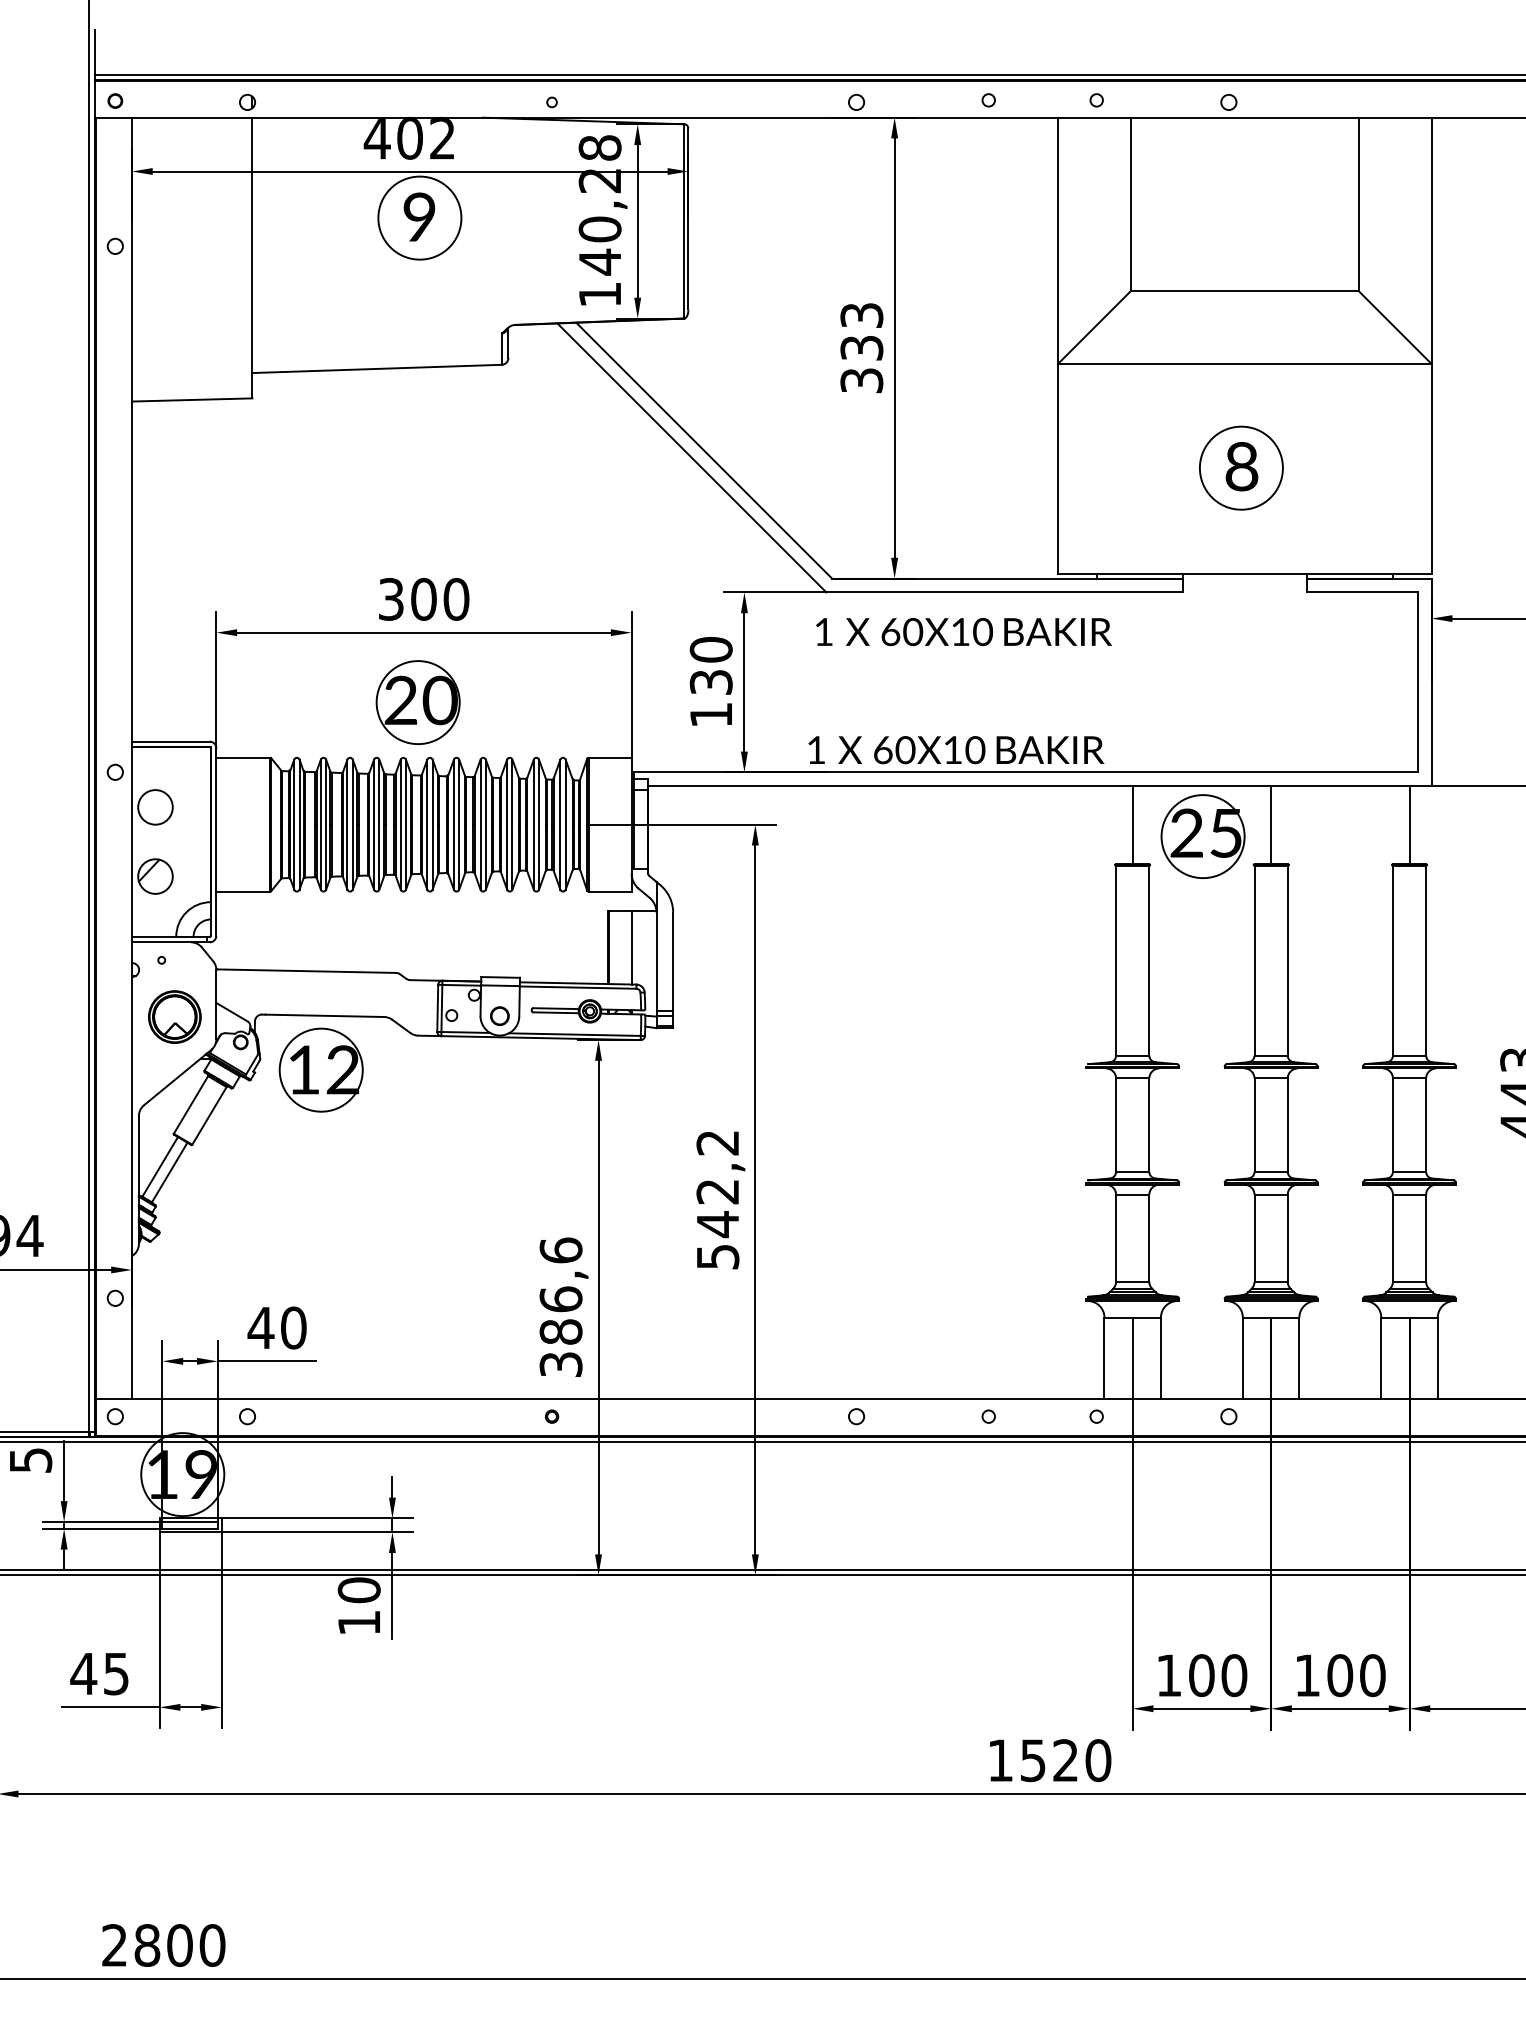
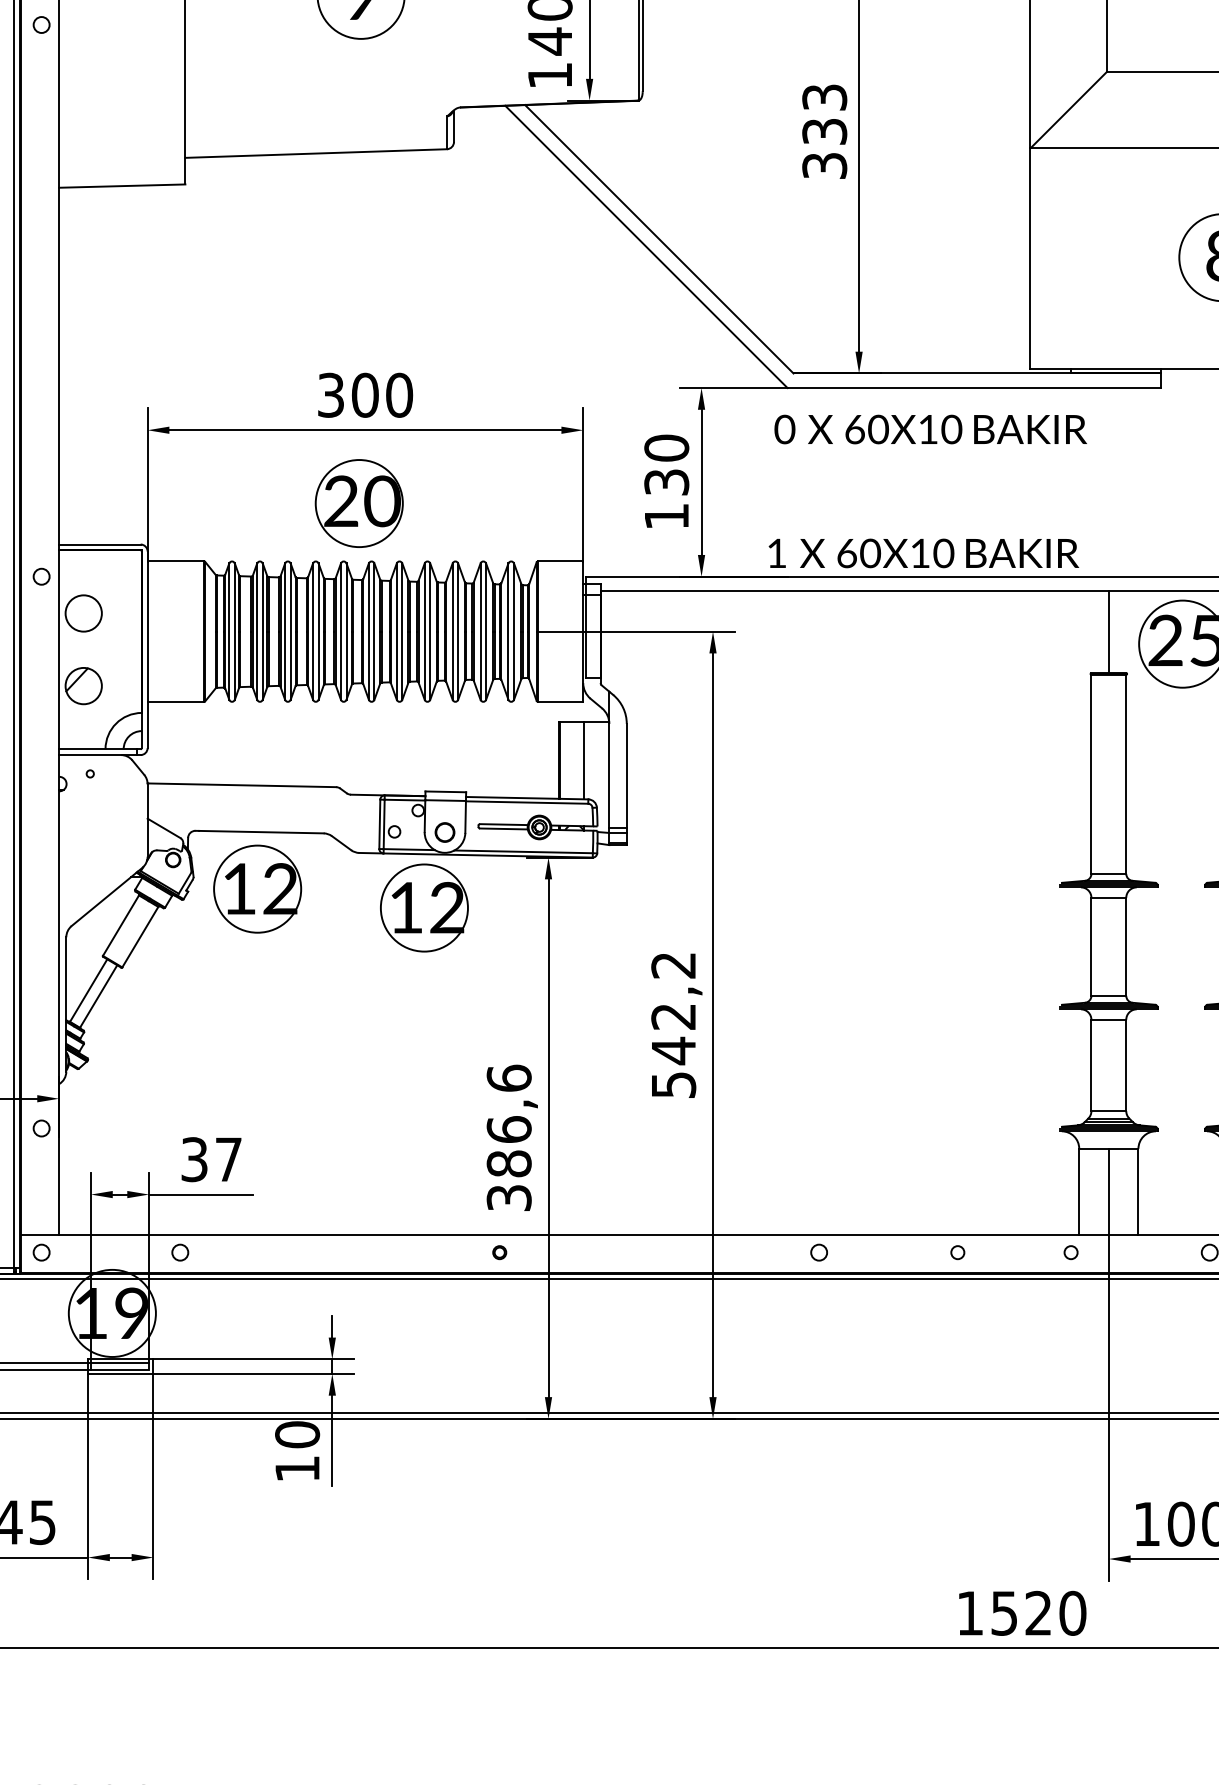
text: (823, 632) -> (784, 430), 1 -> 0
part: (174, 1016) -> (103, 832), removed
part: (479, 1087) -> (423, 907), added
text: (276, 1327) -> (210, 1159), 40 -> 37

